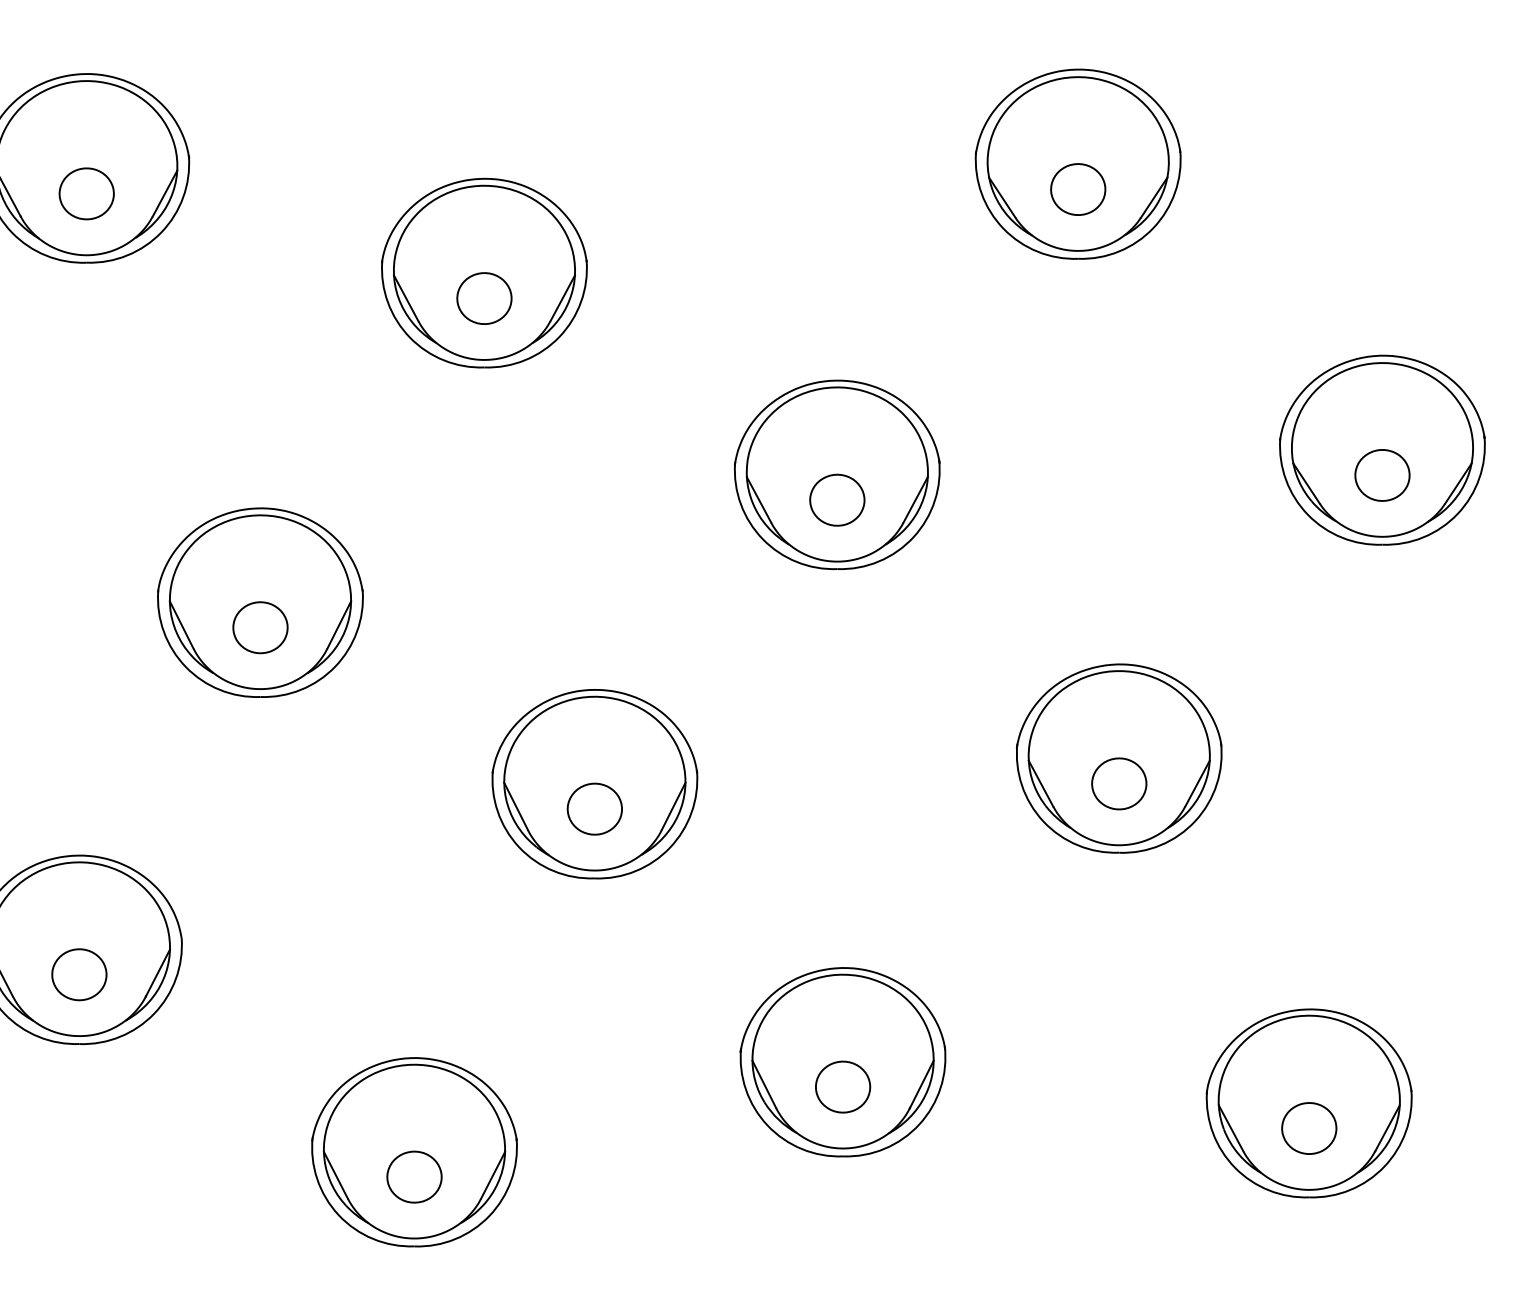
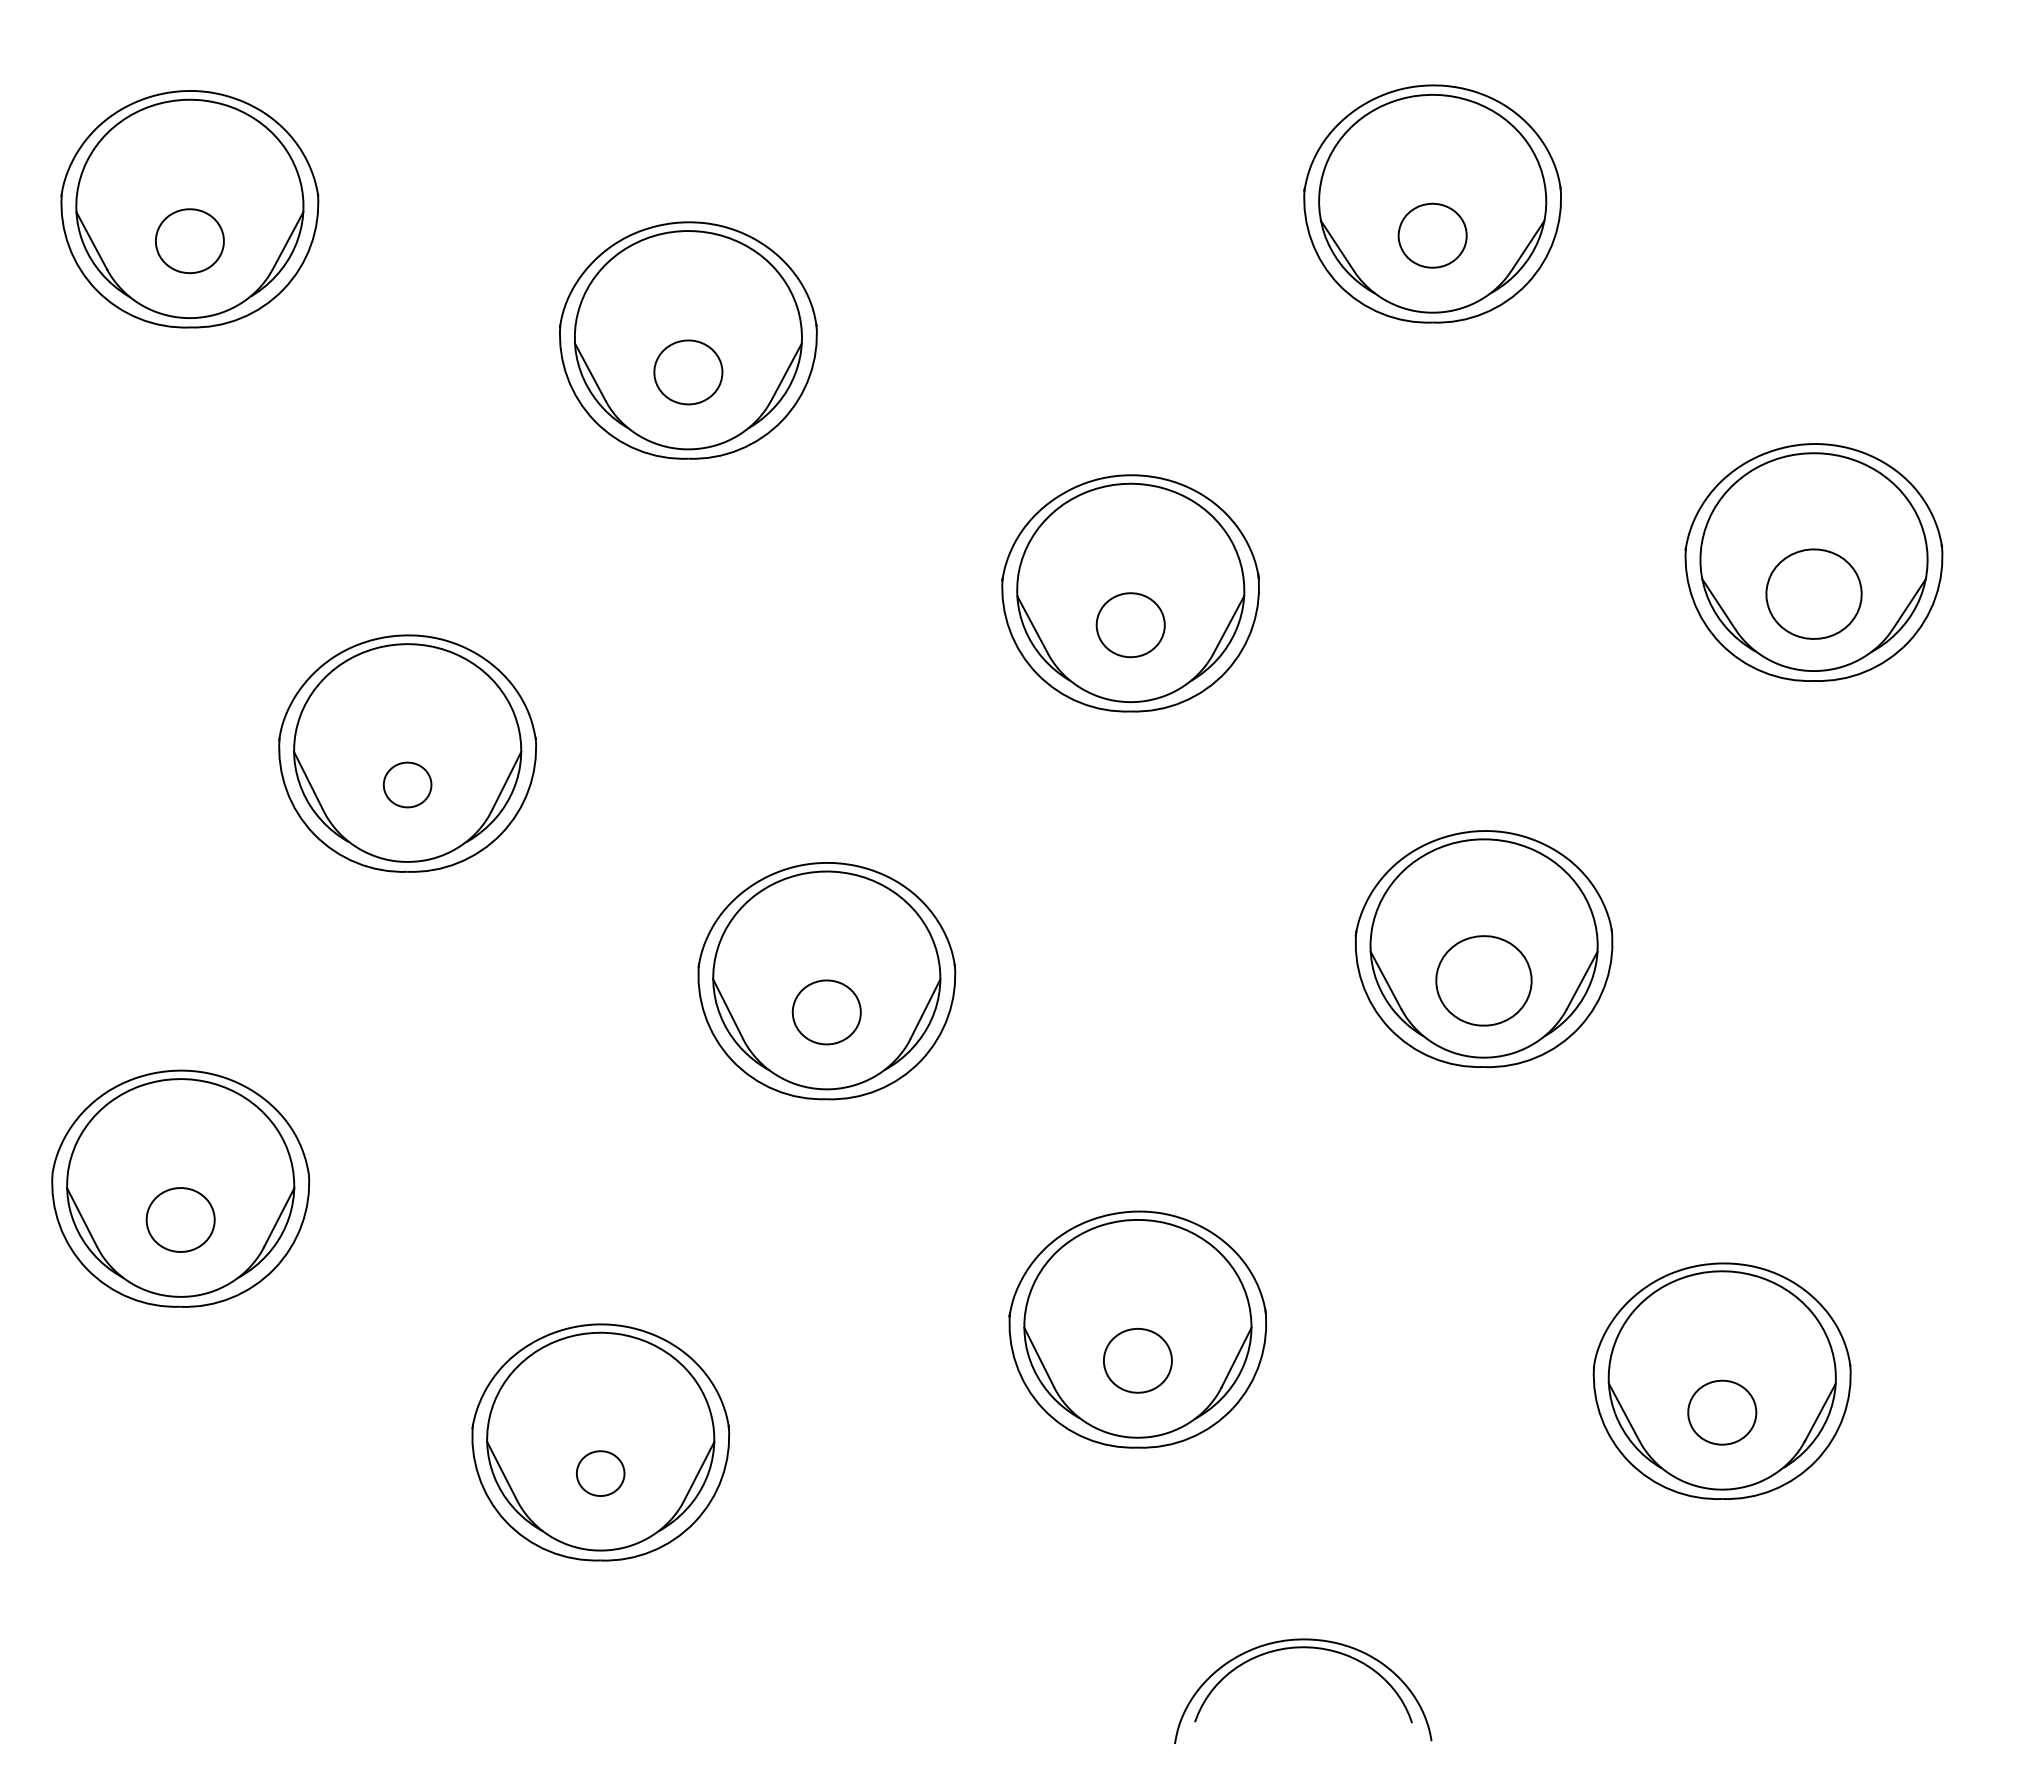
part: (1382, 474) -> (1813, 593), size x1.4
part: (260, 627) -> (407, 784), size x0.7
part: (1119, 783) -> (1484, 980), size x1.4
part: (414, 1177) -> (600, 1473), size x0.7

